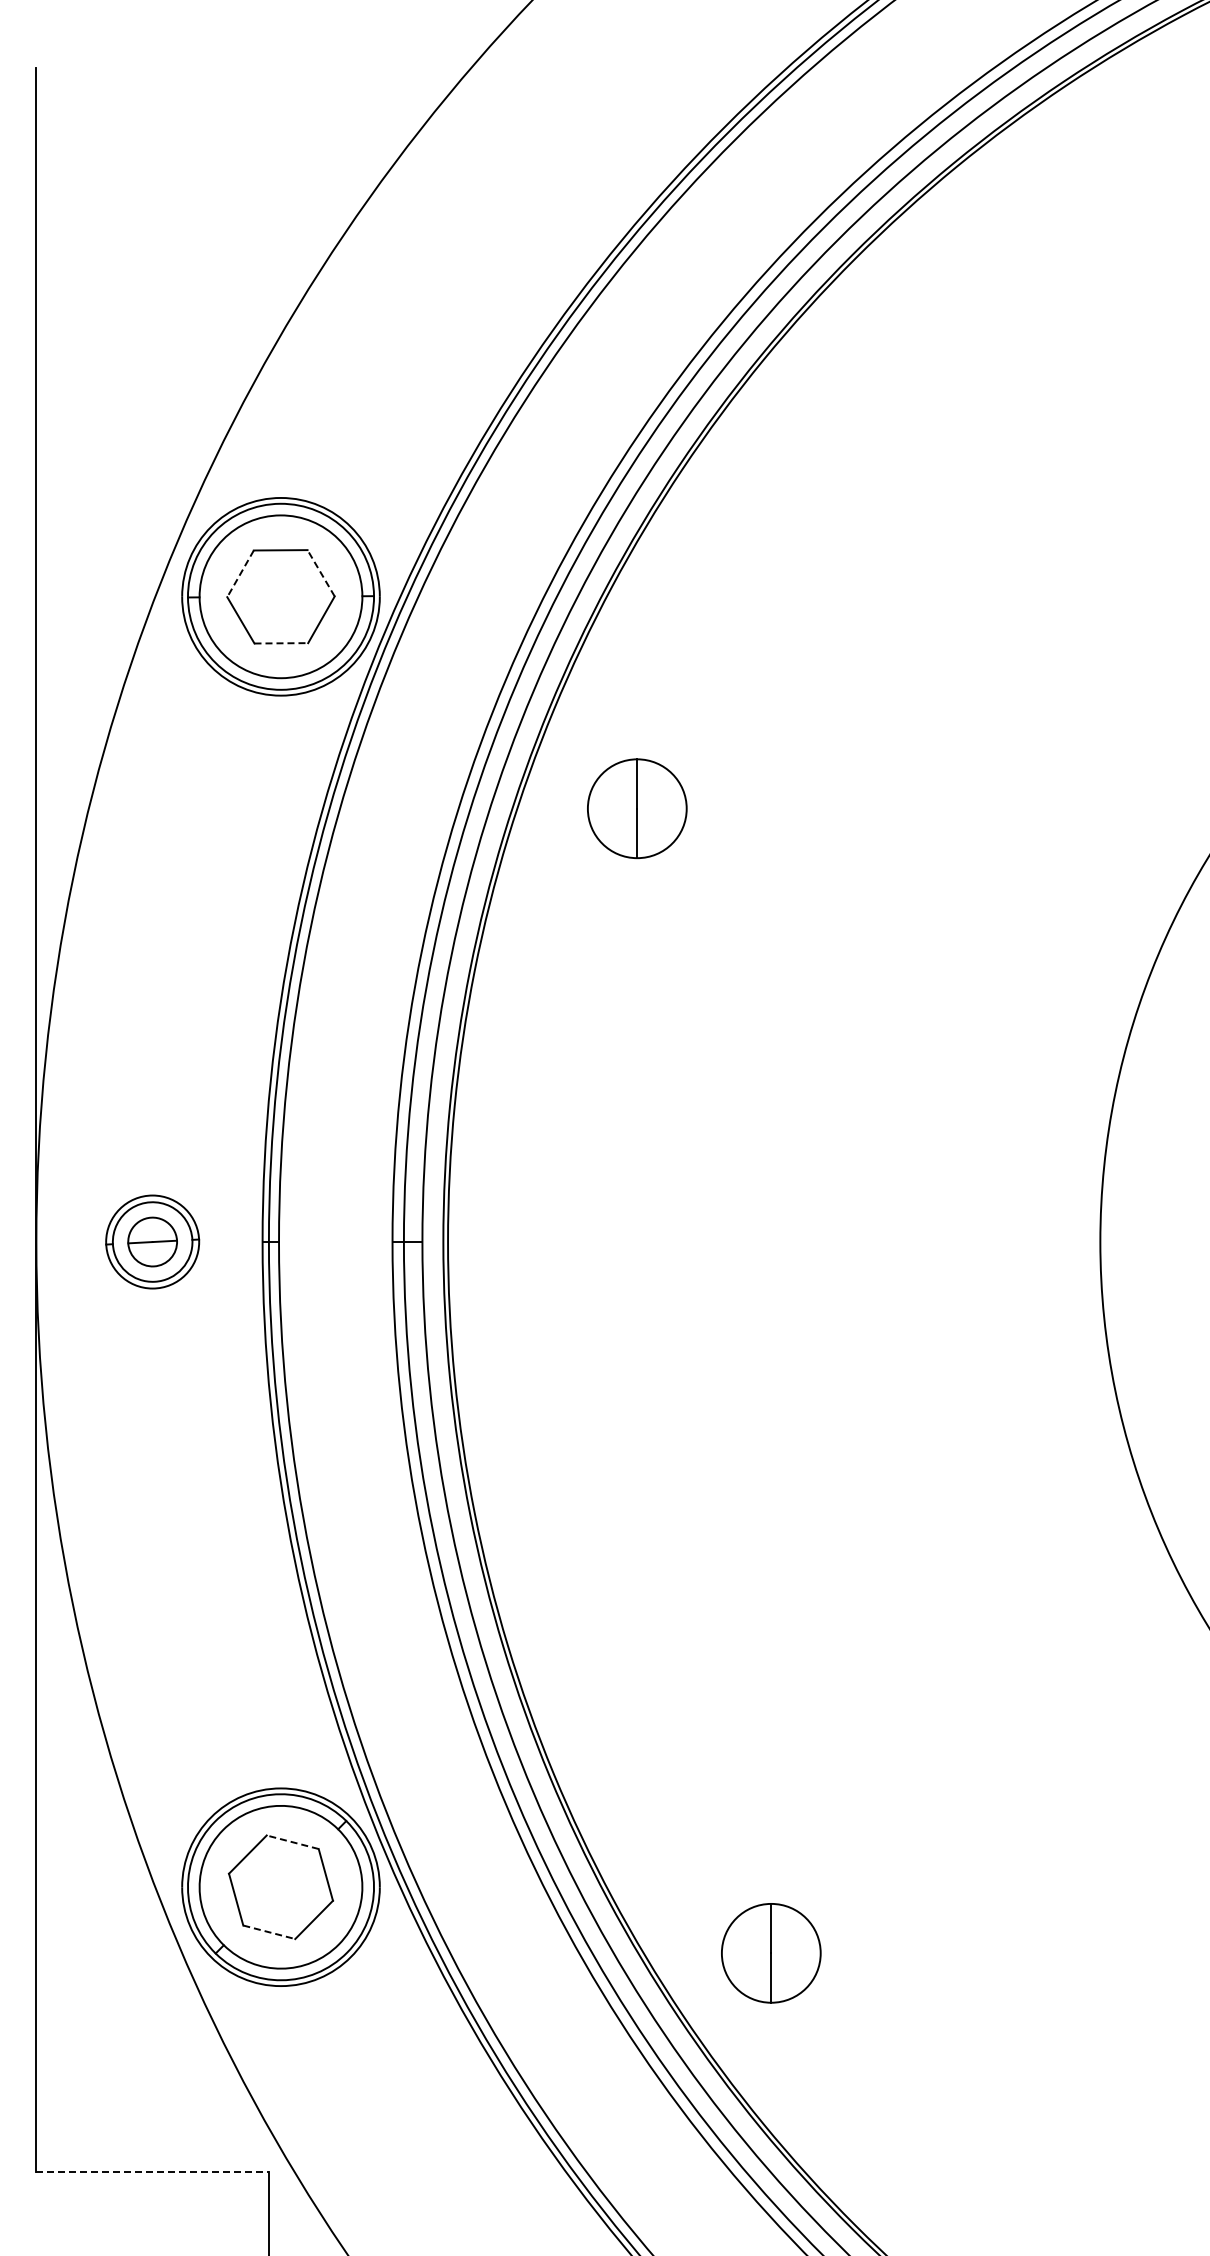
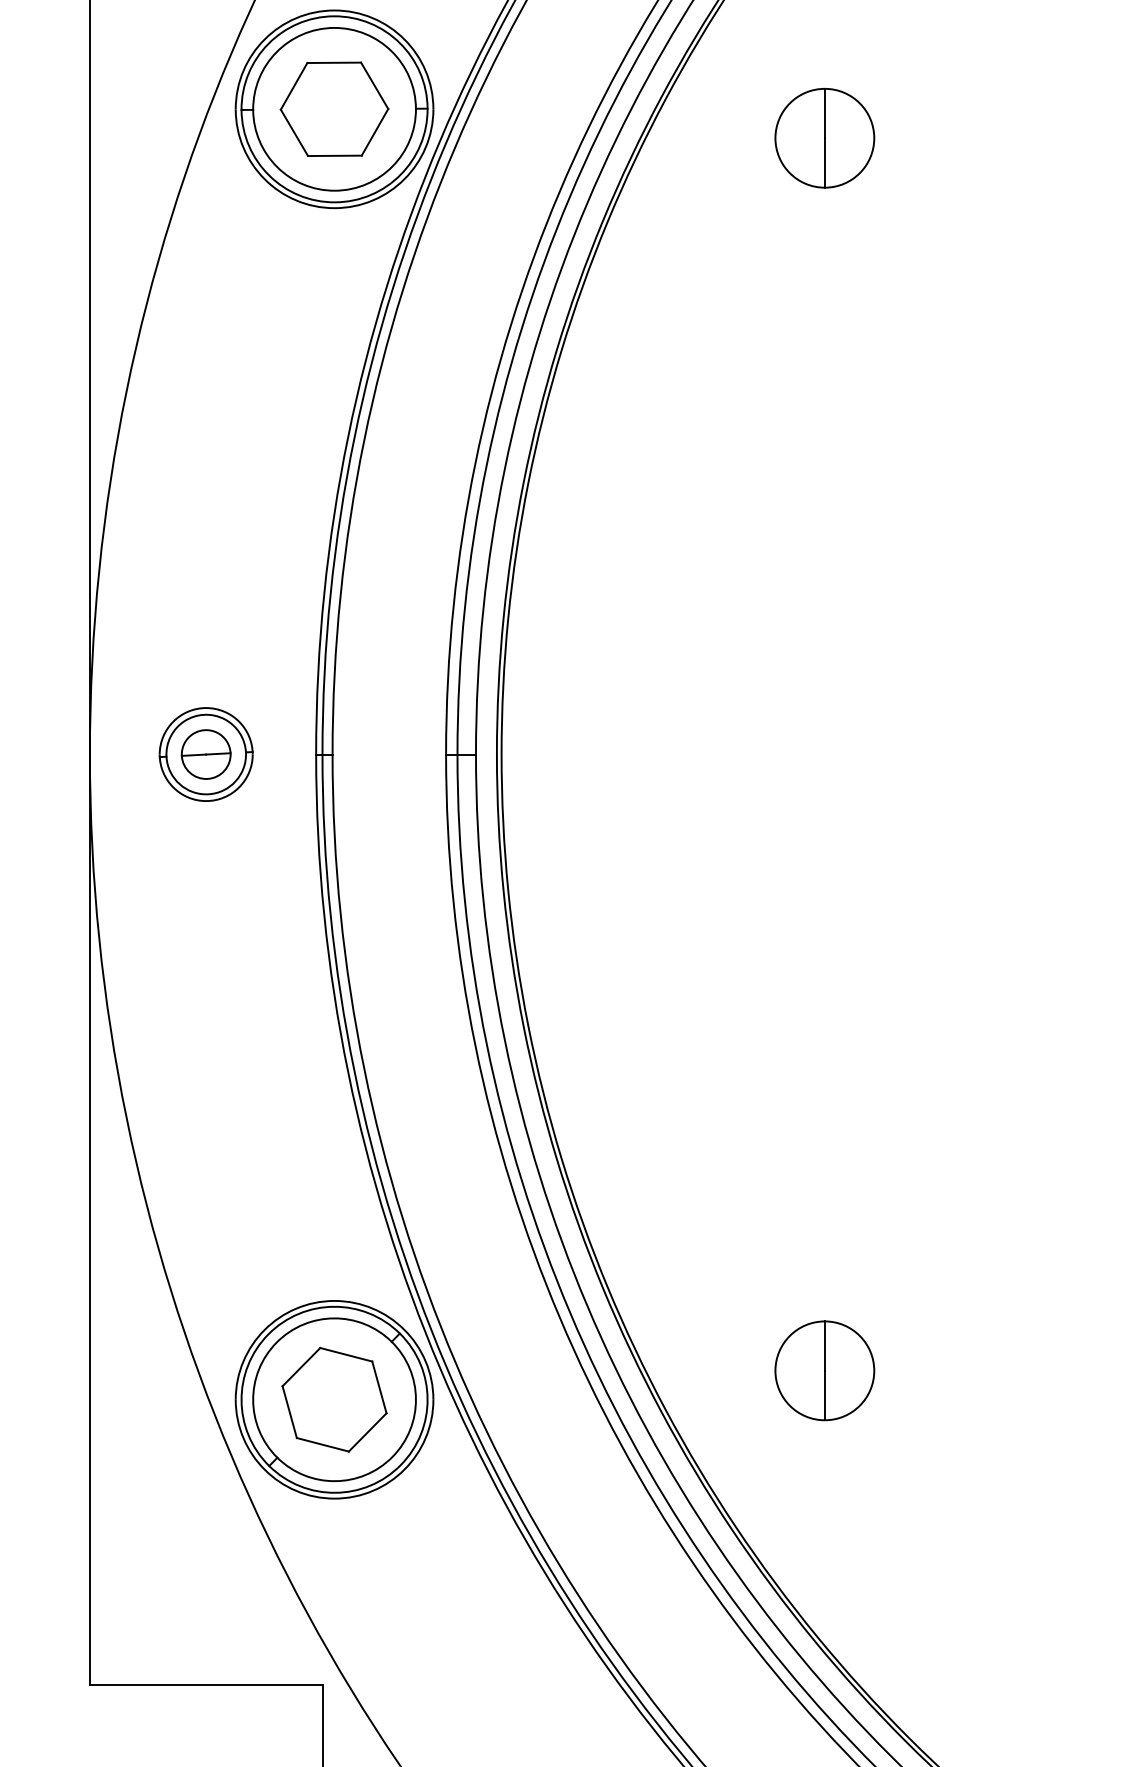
line: (240, 573) -> (294, 86), dashed -> solid
line: (321, 573) -> (375, 86), dashed -> solid
line: (281, 643) -> (335, 156), dashed -> solid
part: (637, 808) -> (825, 138), moved
line: (292, 1842) -> (346, 1355), dashed -> solid
line: (269, 1932) -> (323, 1445), dashed -> solid
part: (771, 1953) -> (825, 1371), moved
line: (153, 2172) -> (207, 1685), dashed -> solid

